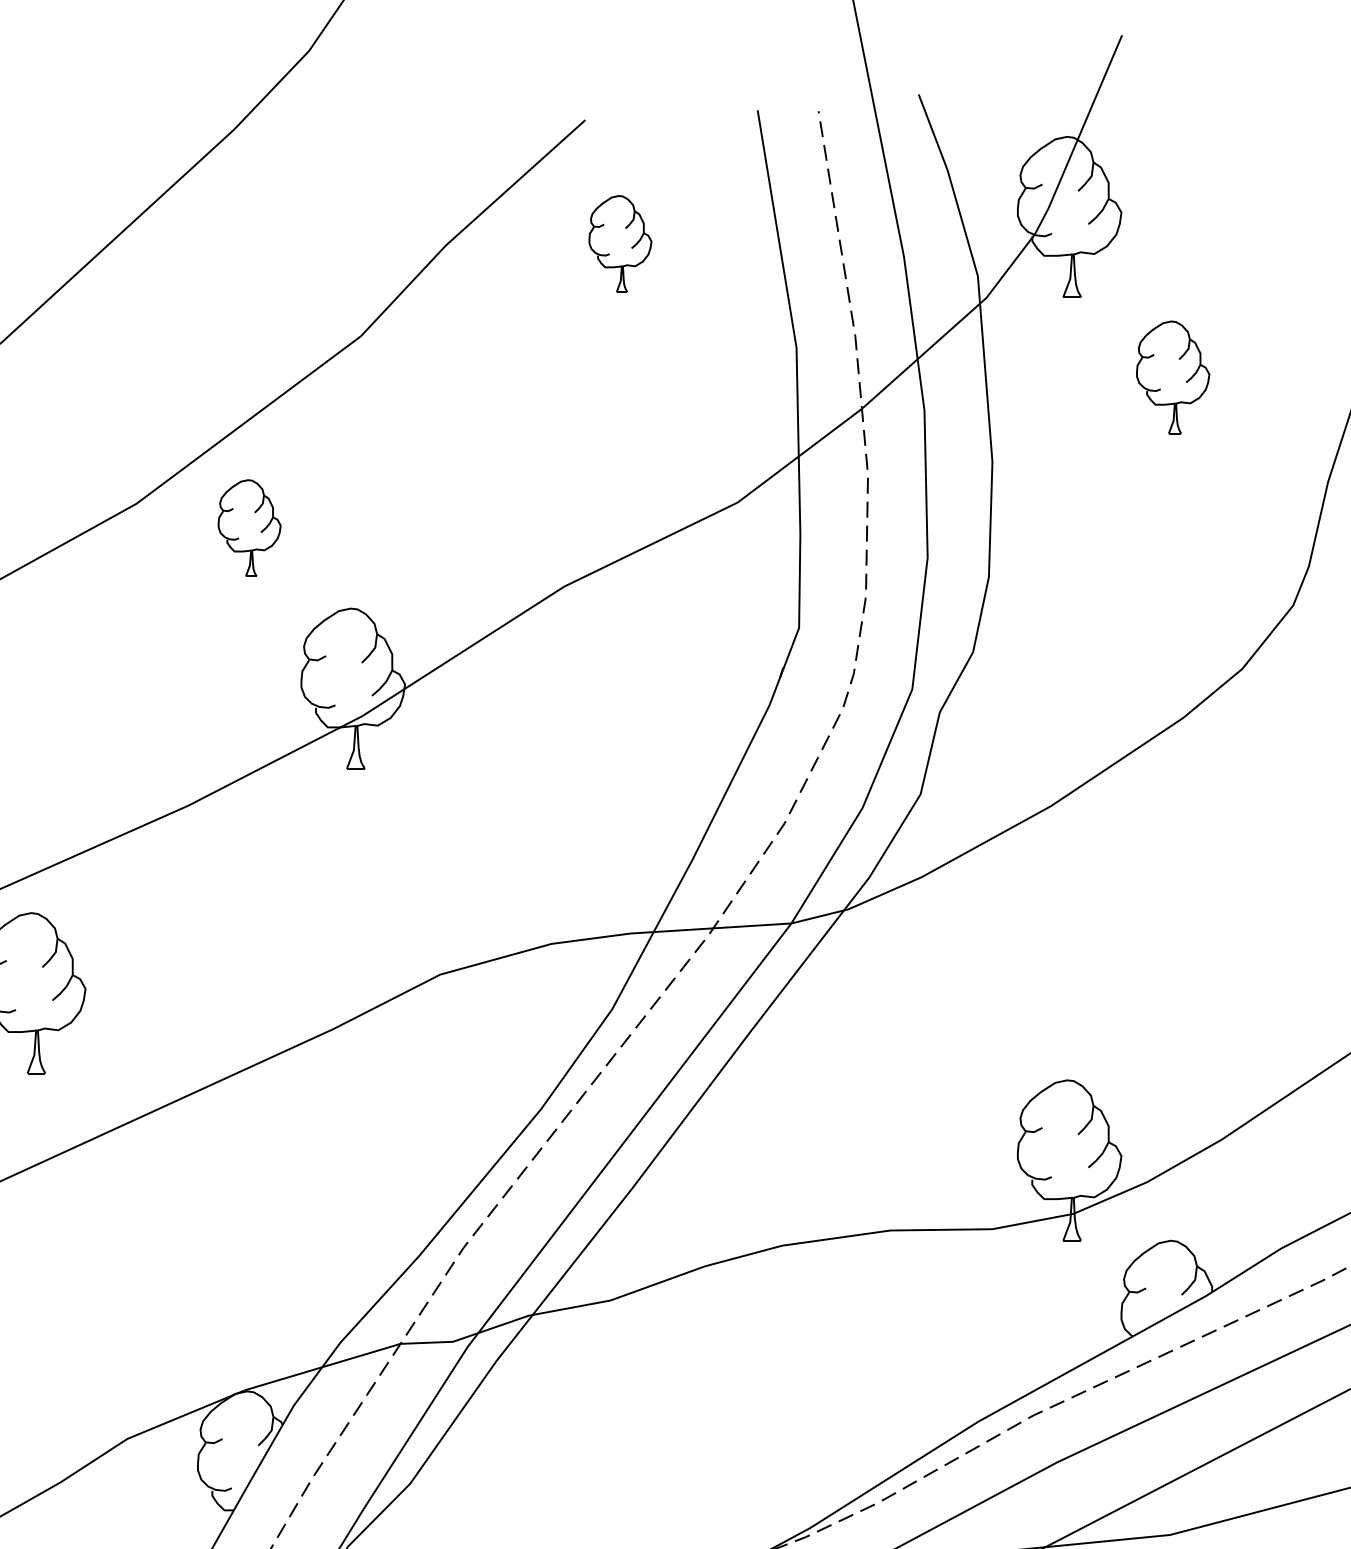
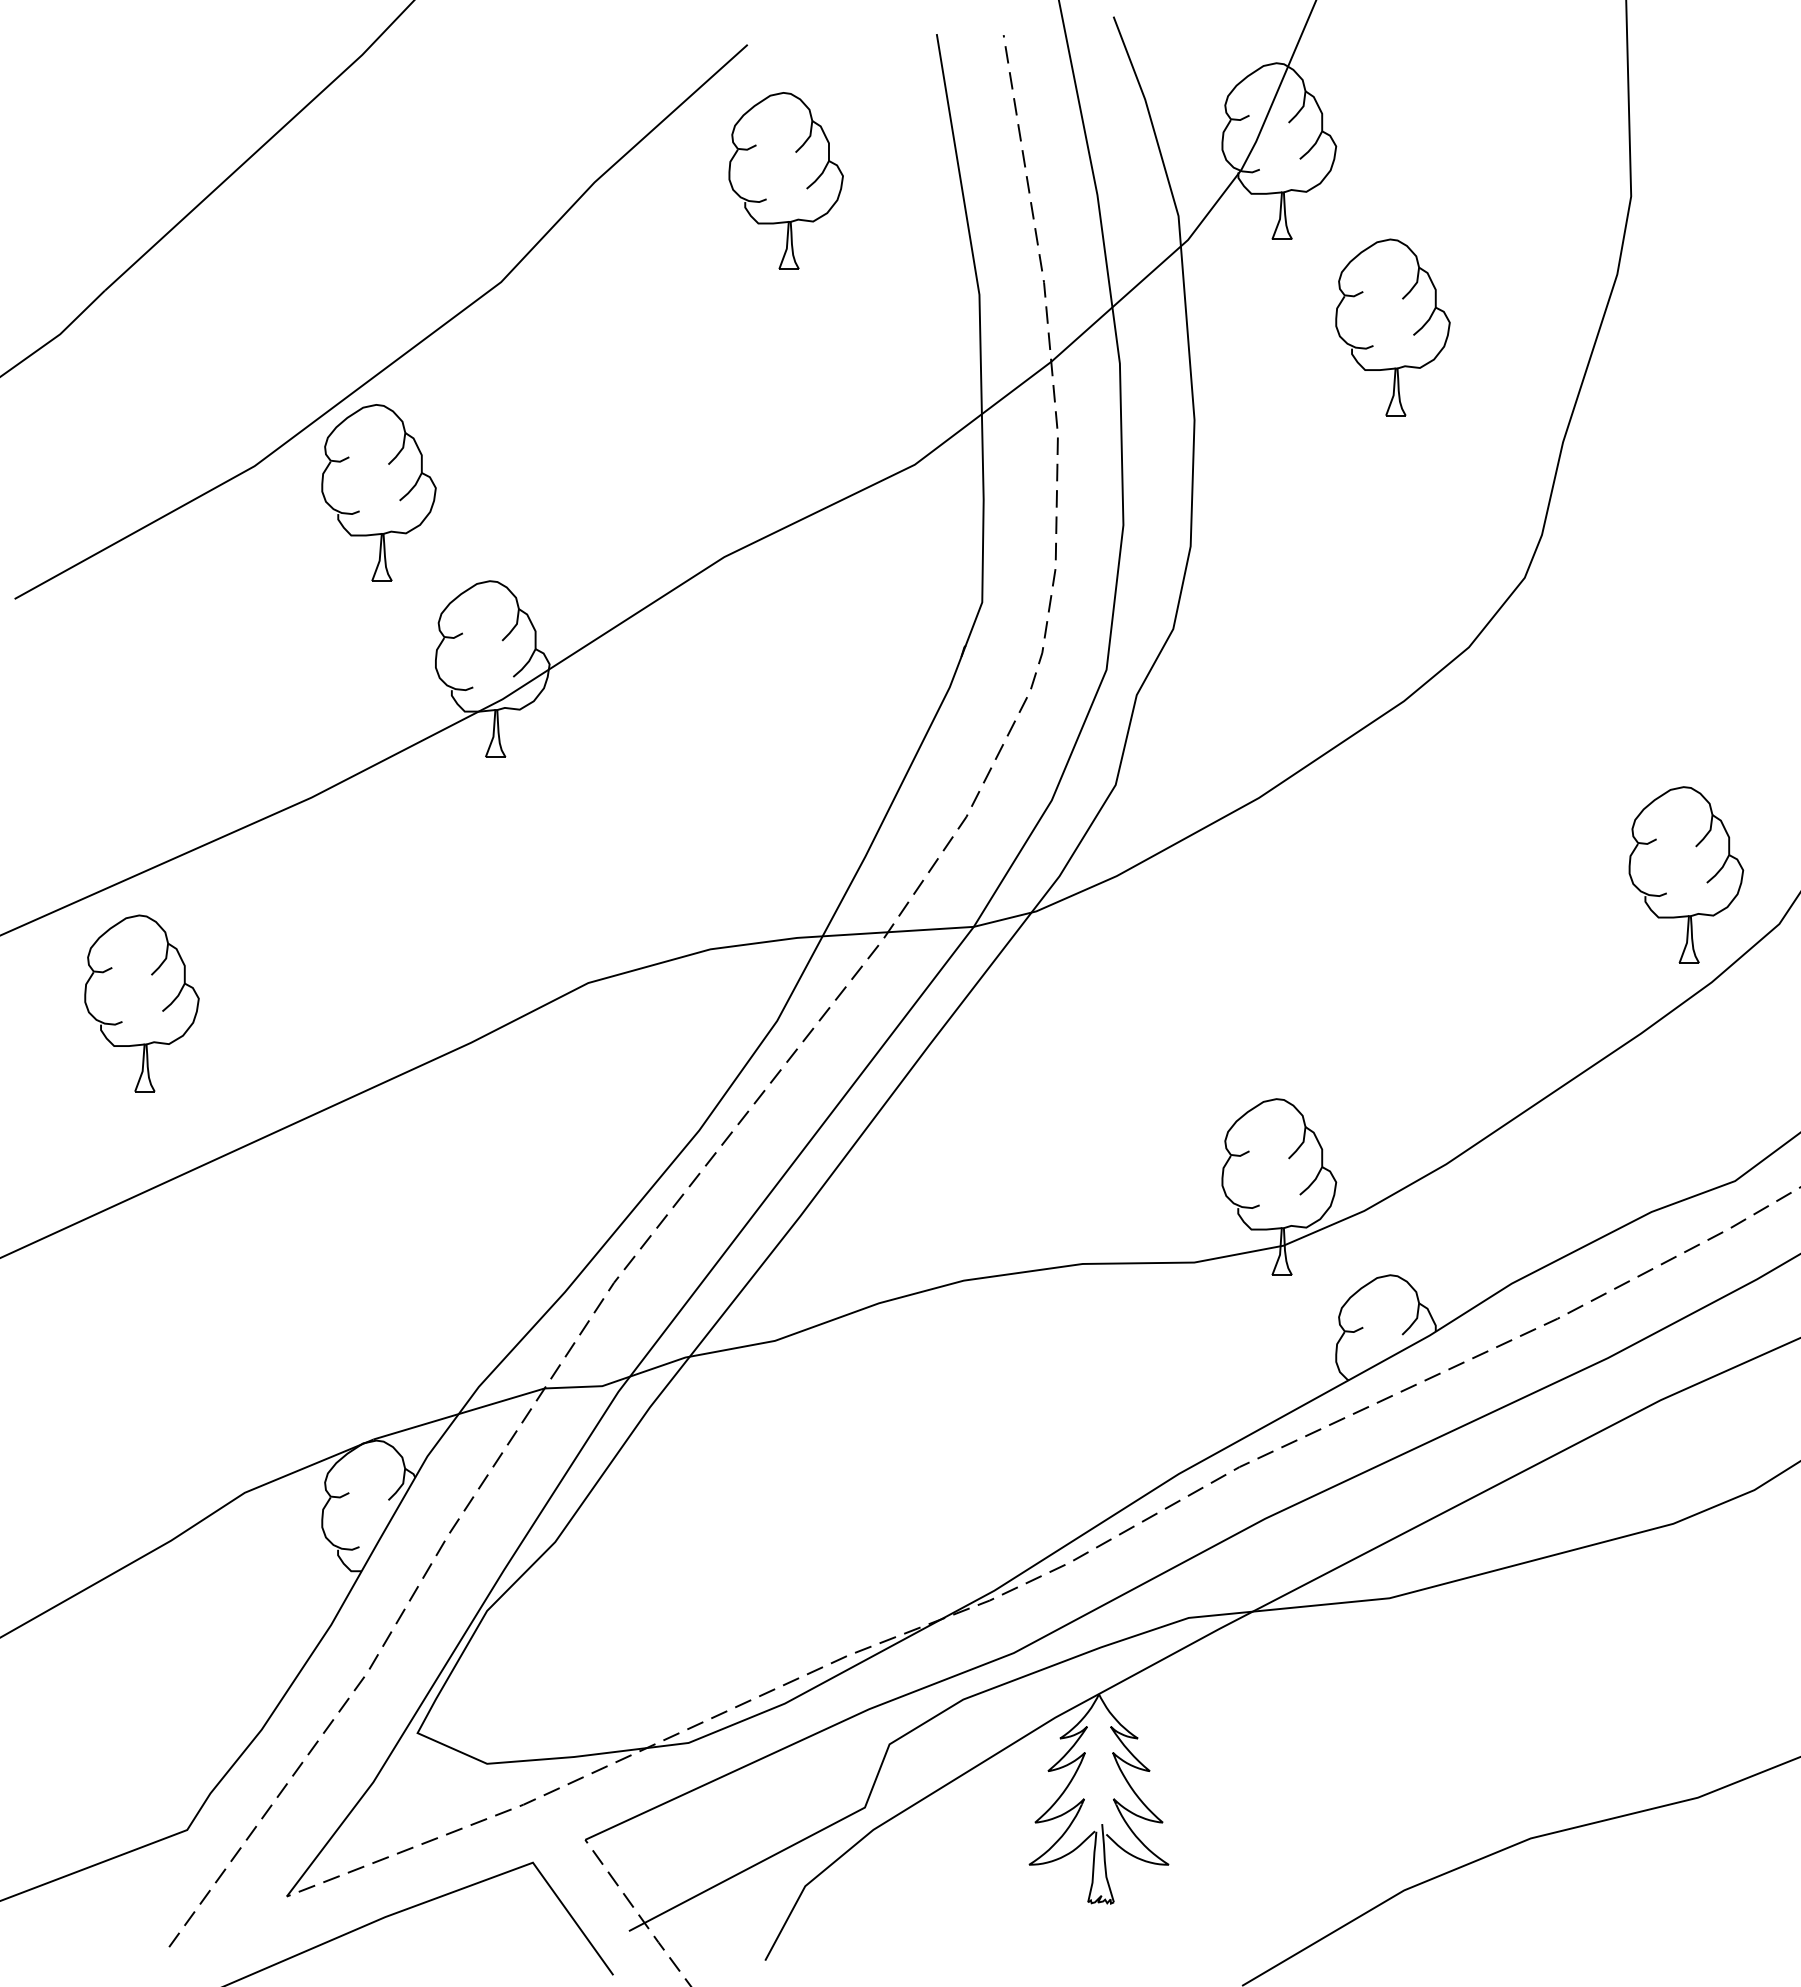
part: (619, 243) -> (785, 180), size x1.67
part: (1172, 377) -> (1392, 327), size x1.43
part: (249, 527) -> (378, 492), size x1.67

